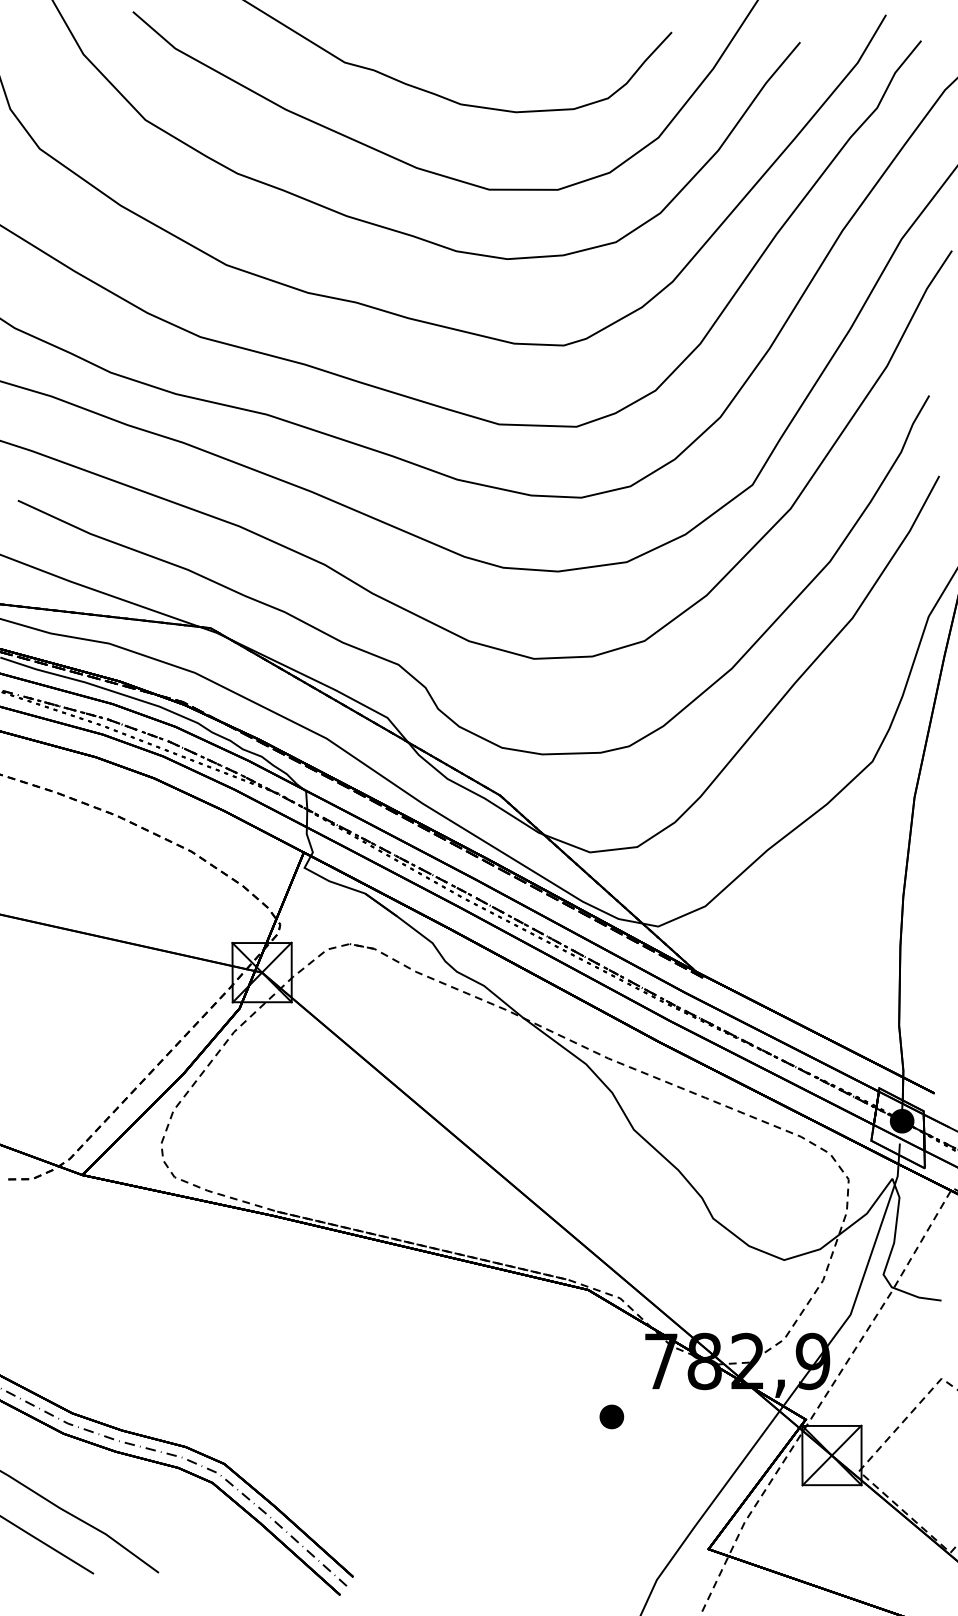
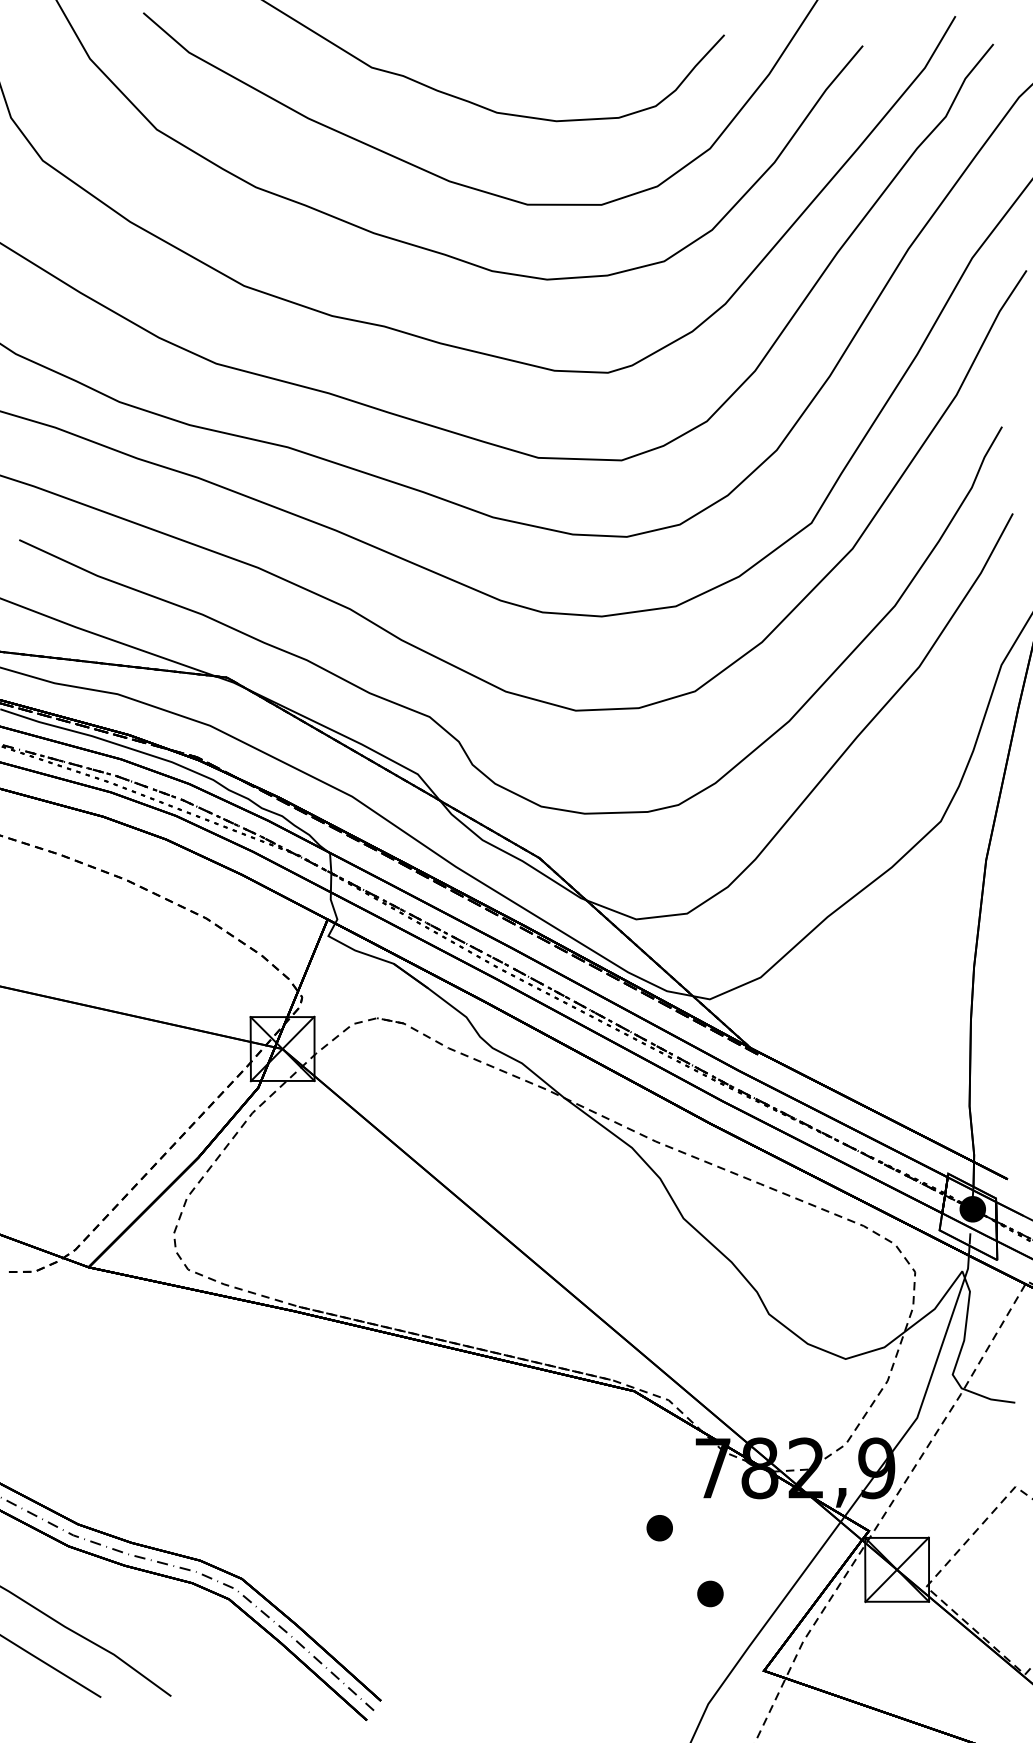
part: (658, 1477) -> (710, 1593), added

